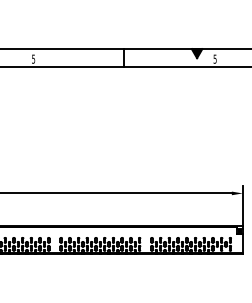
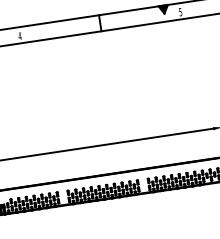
text: (33, 58) -> (19, 35), 5 -> 4

